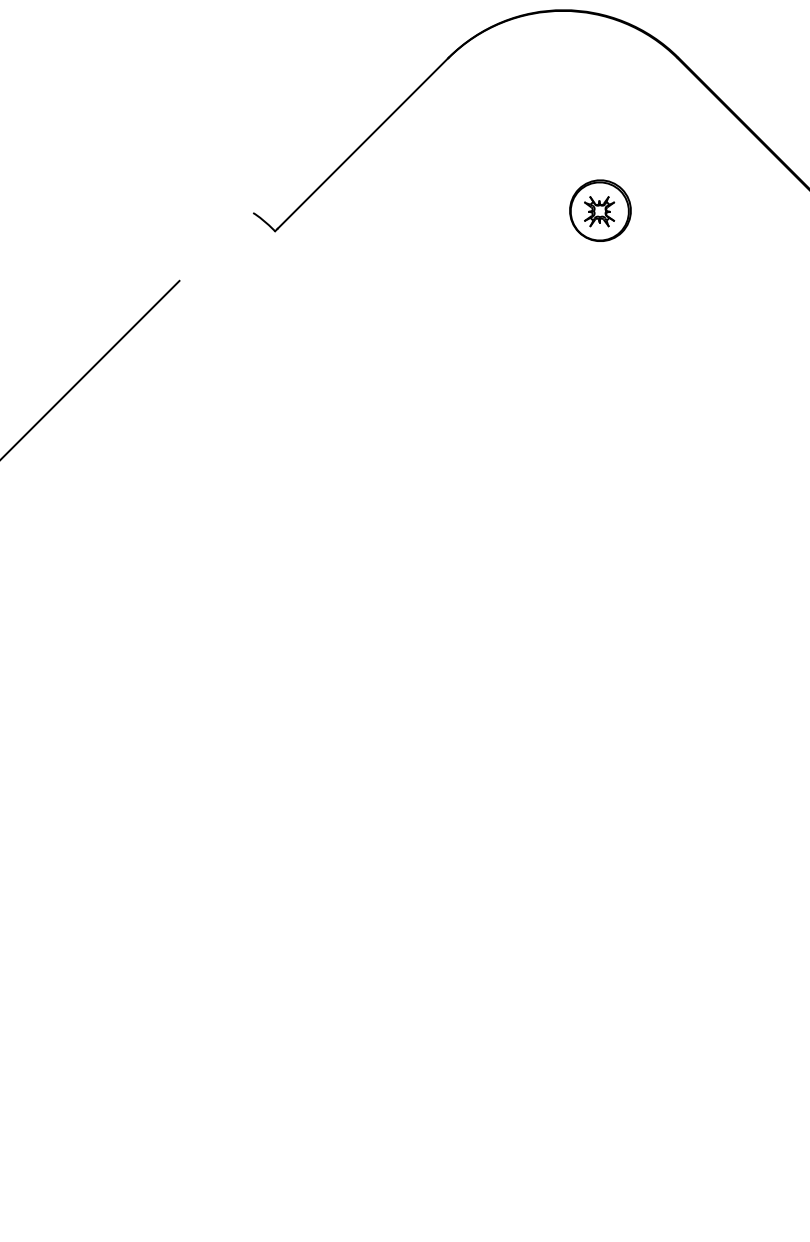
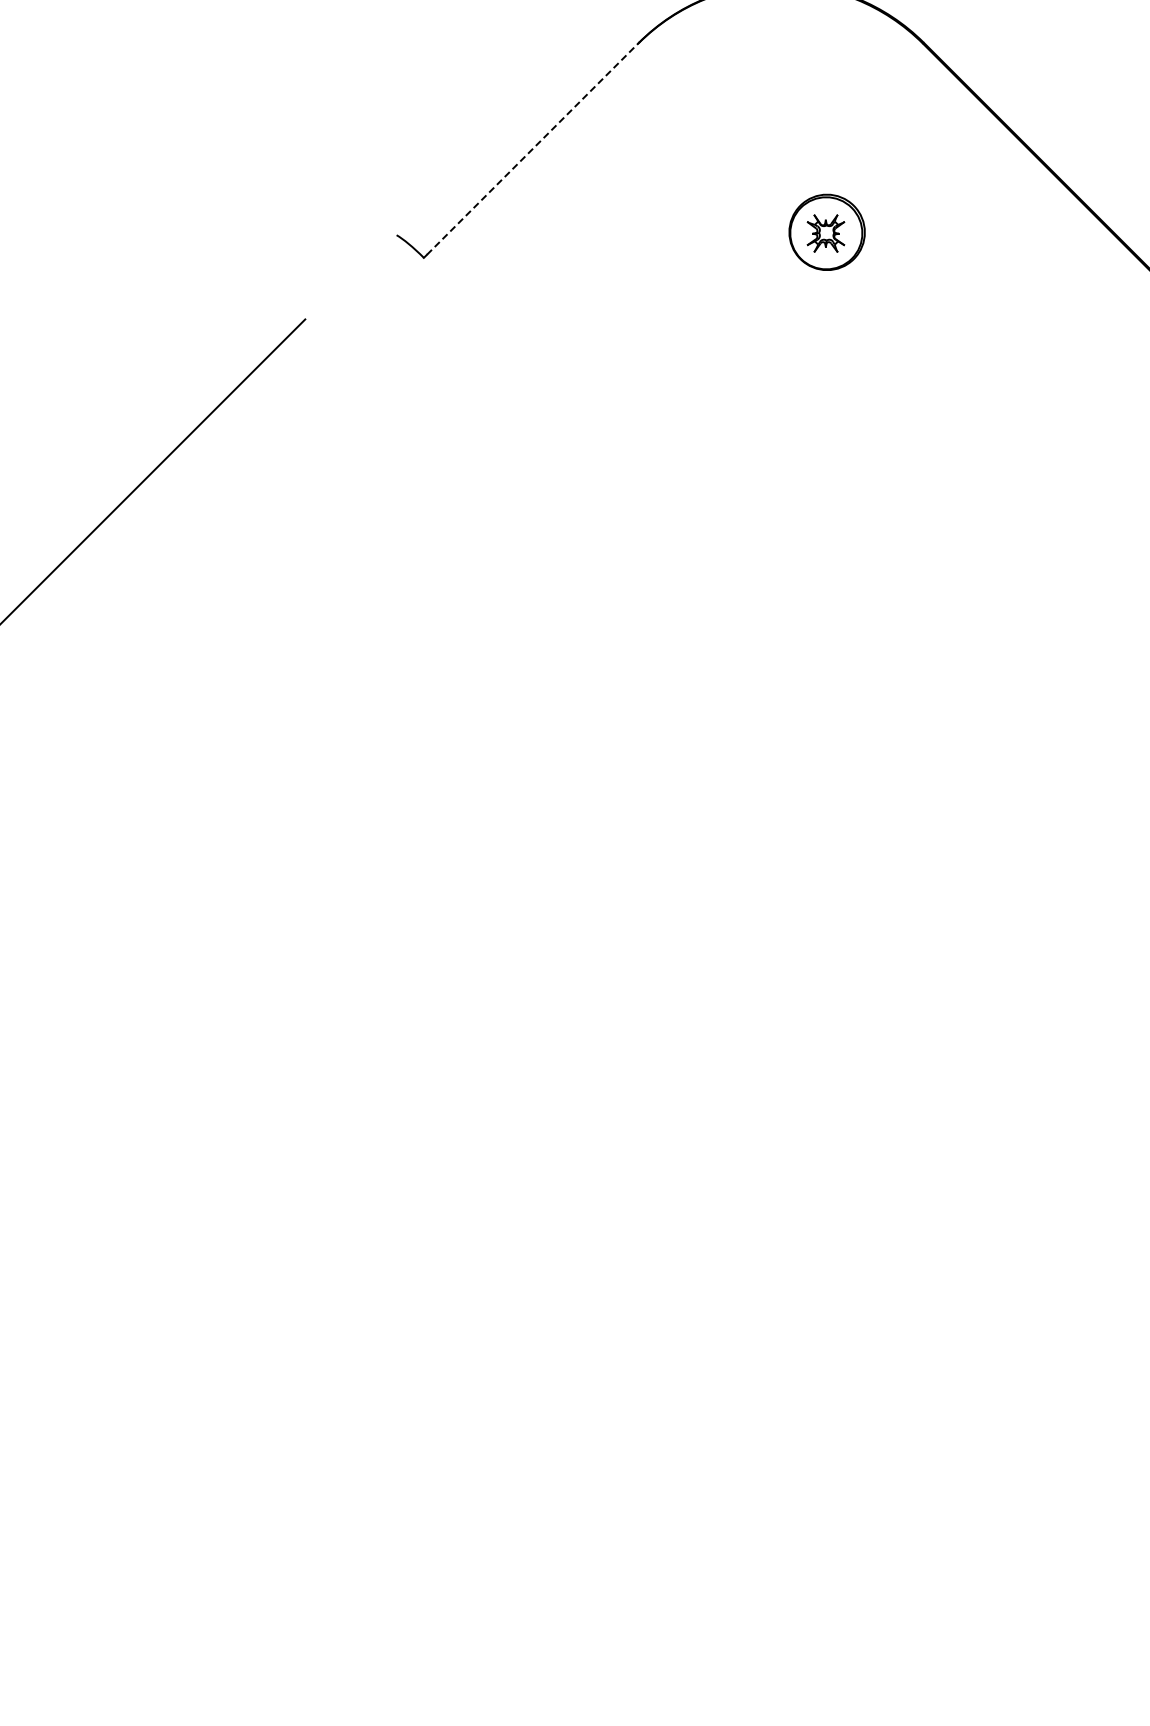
line: (362, 143) -> (532, 148), solid -> dashed

